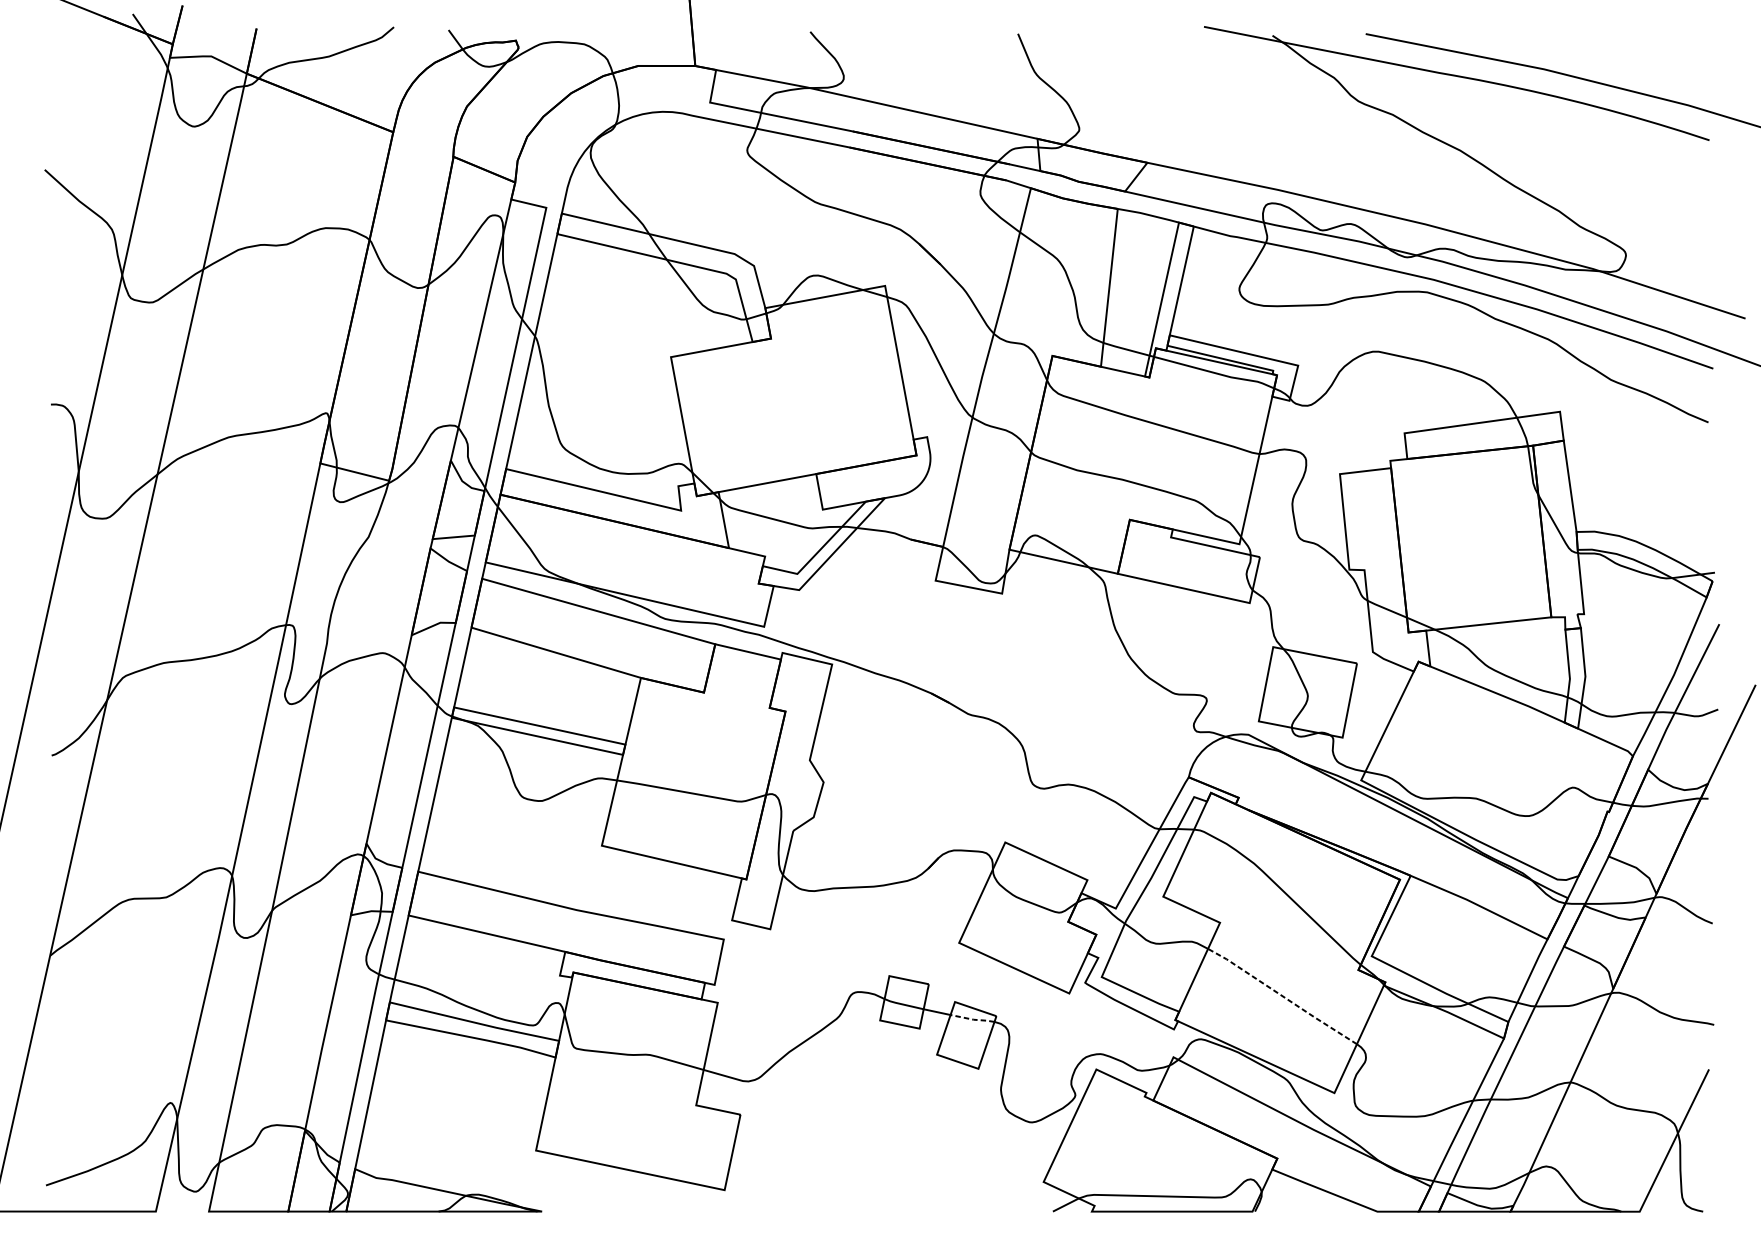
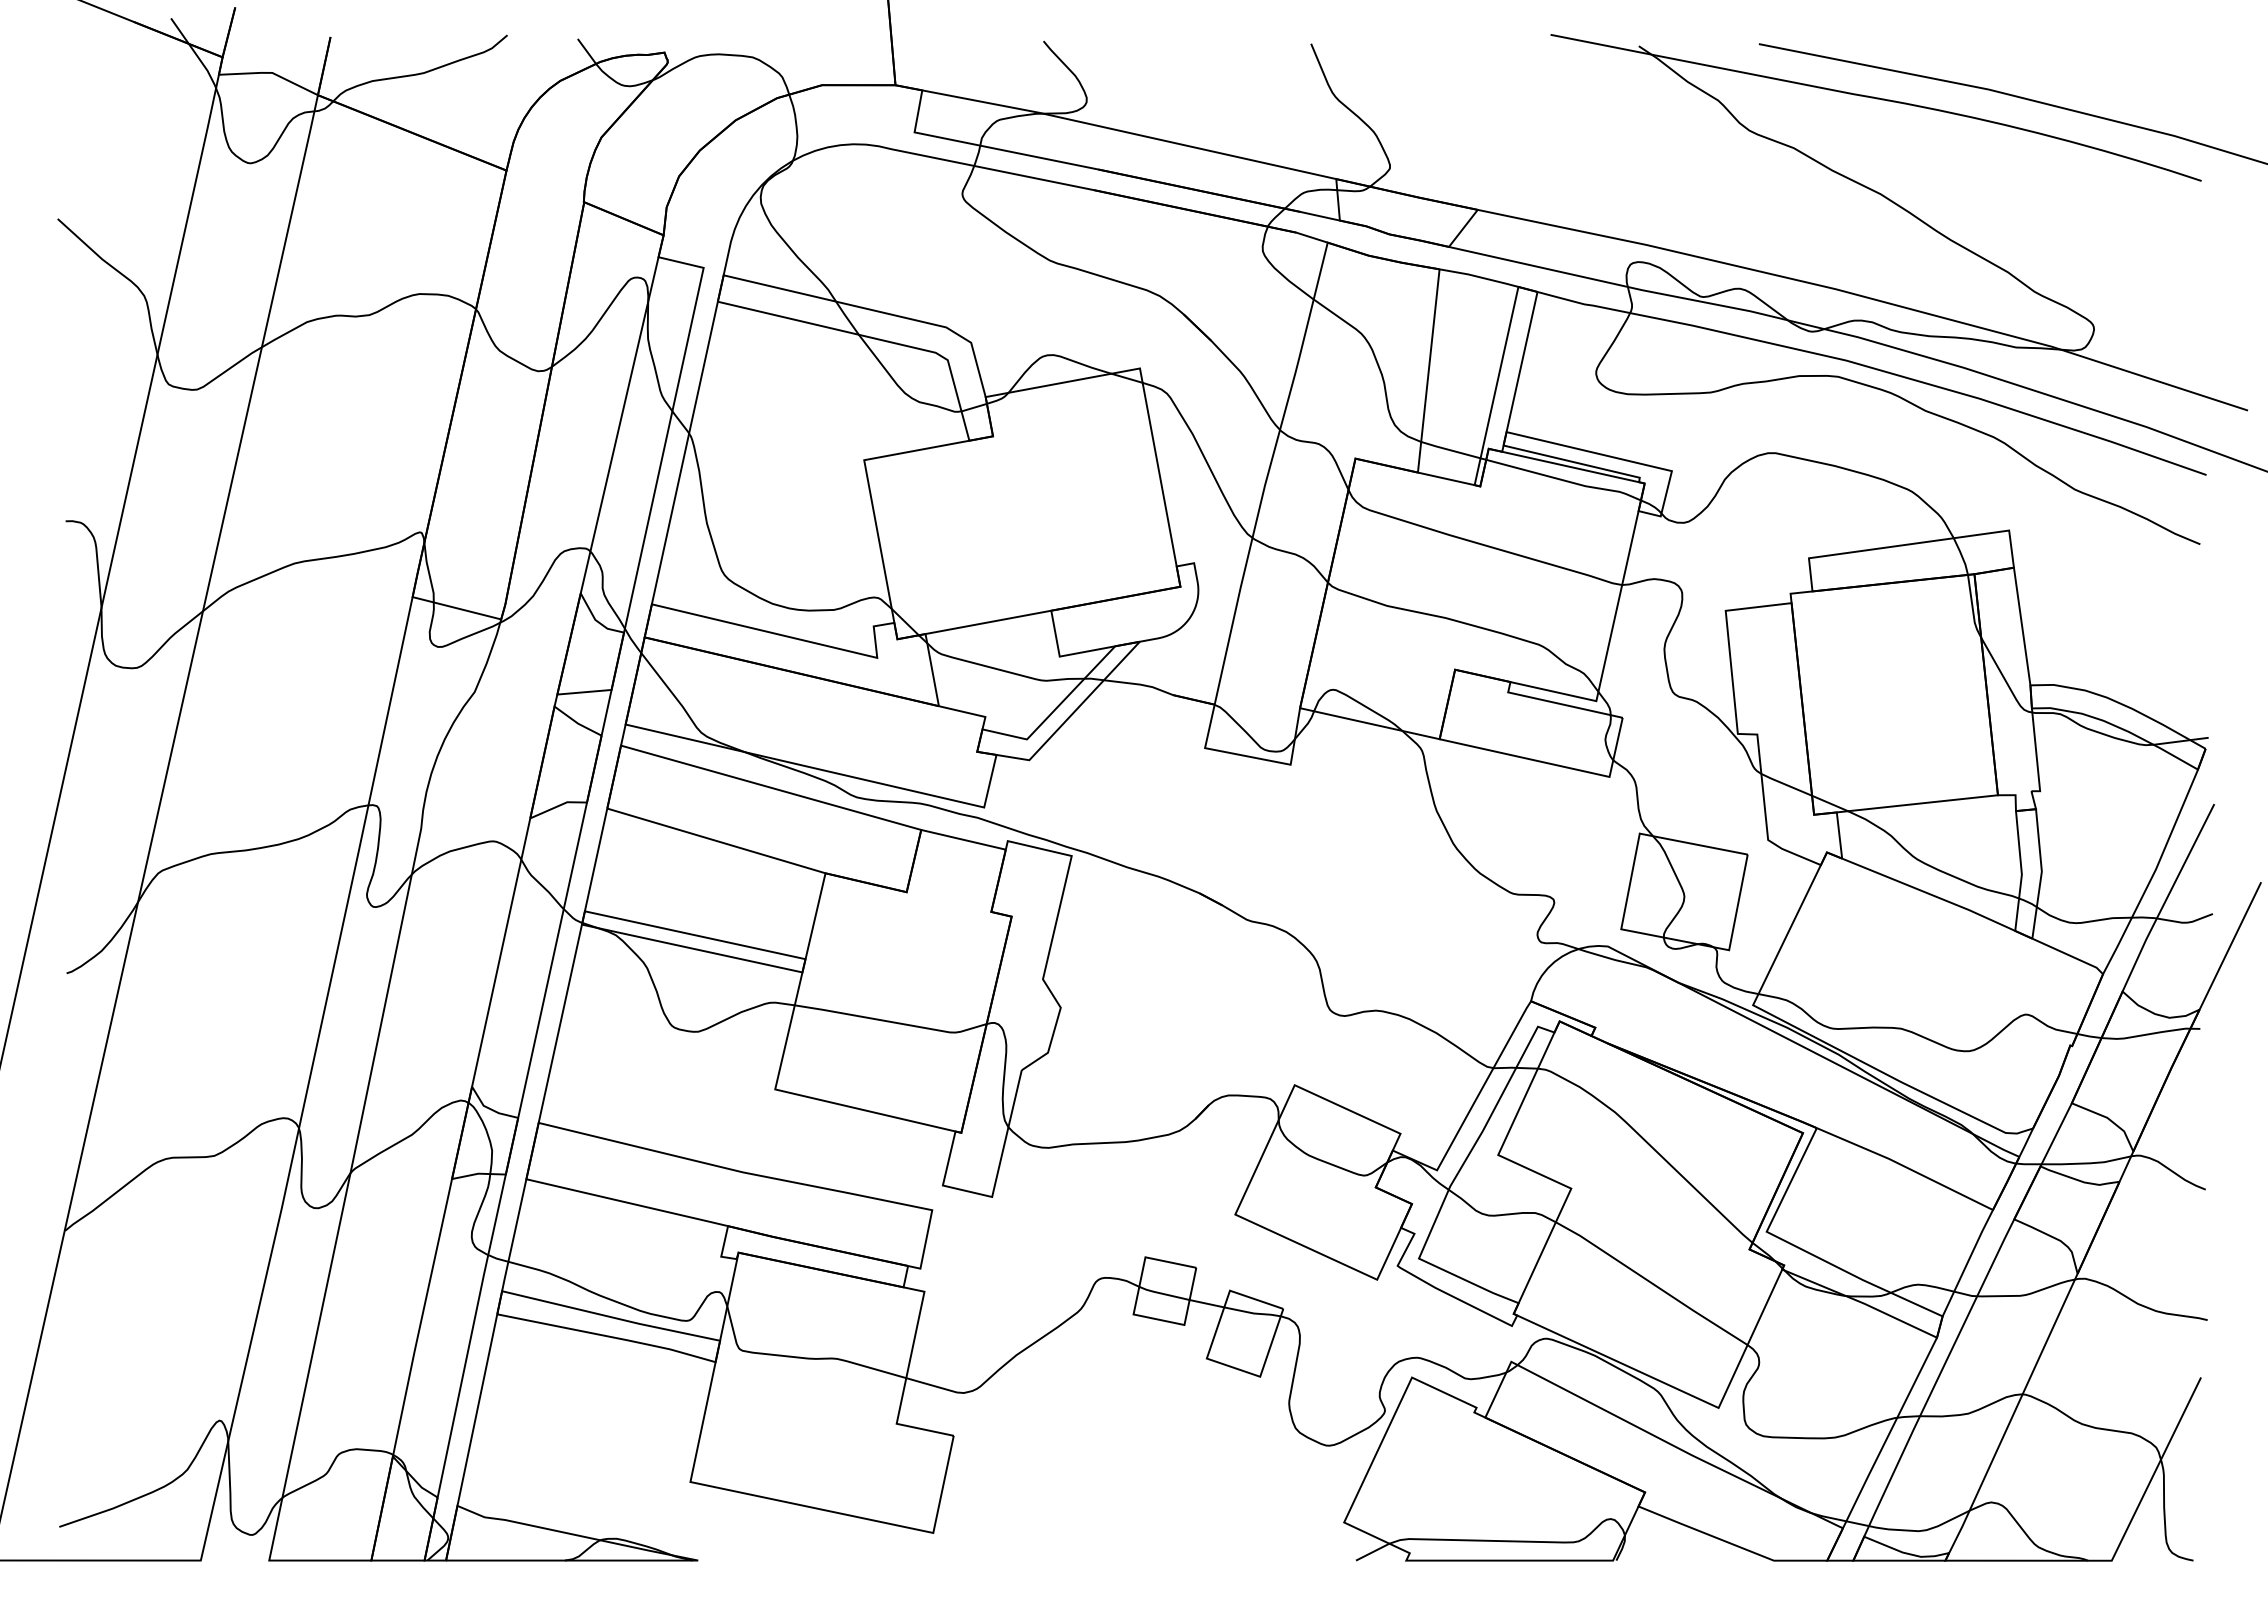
line: (1282, 996) -> (1651, 1283), dashed -> solid
line: (973, 1019) -> (1253, 1313), dashed -> solid

